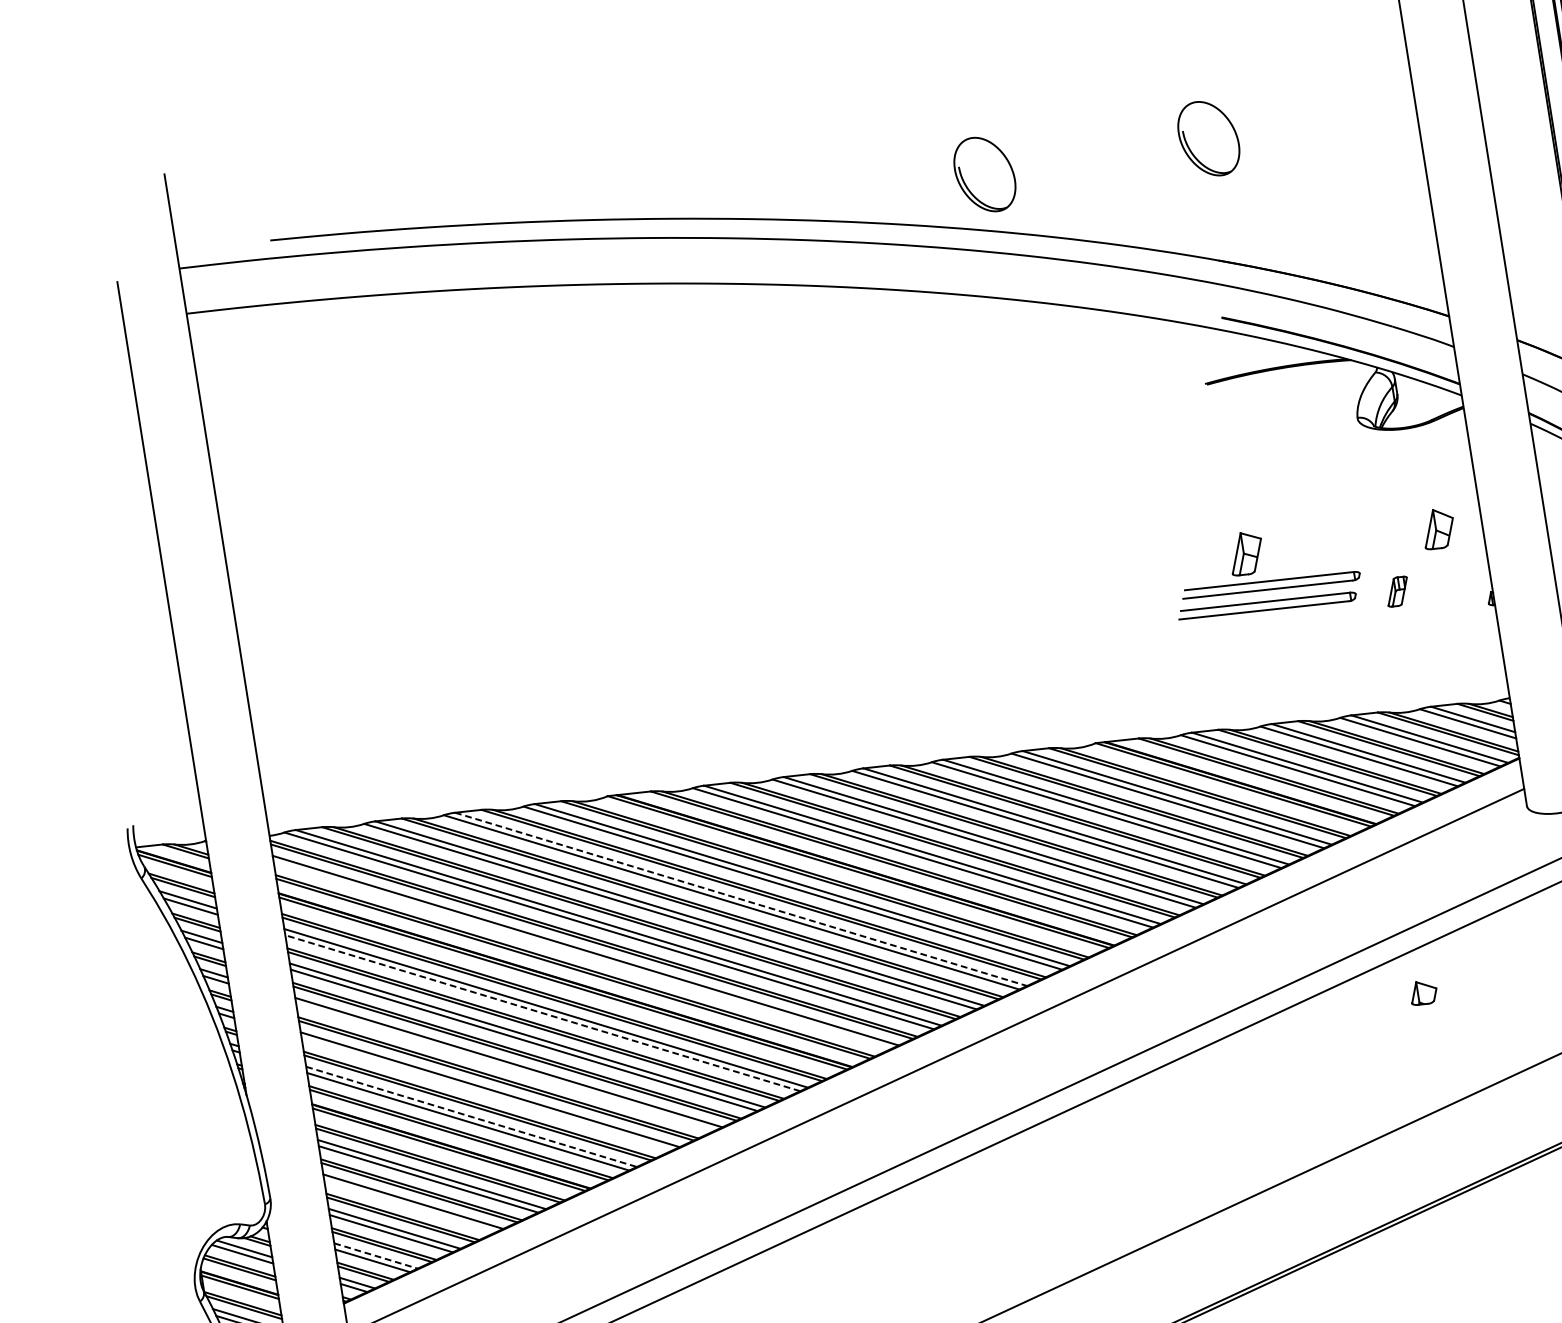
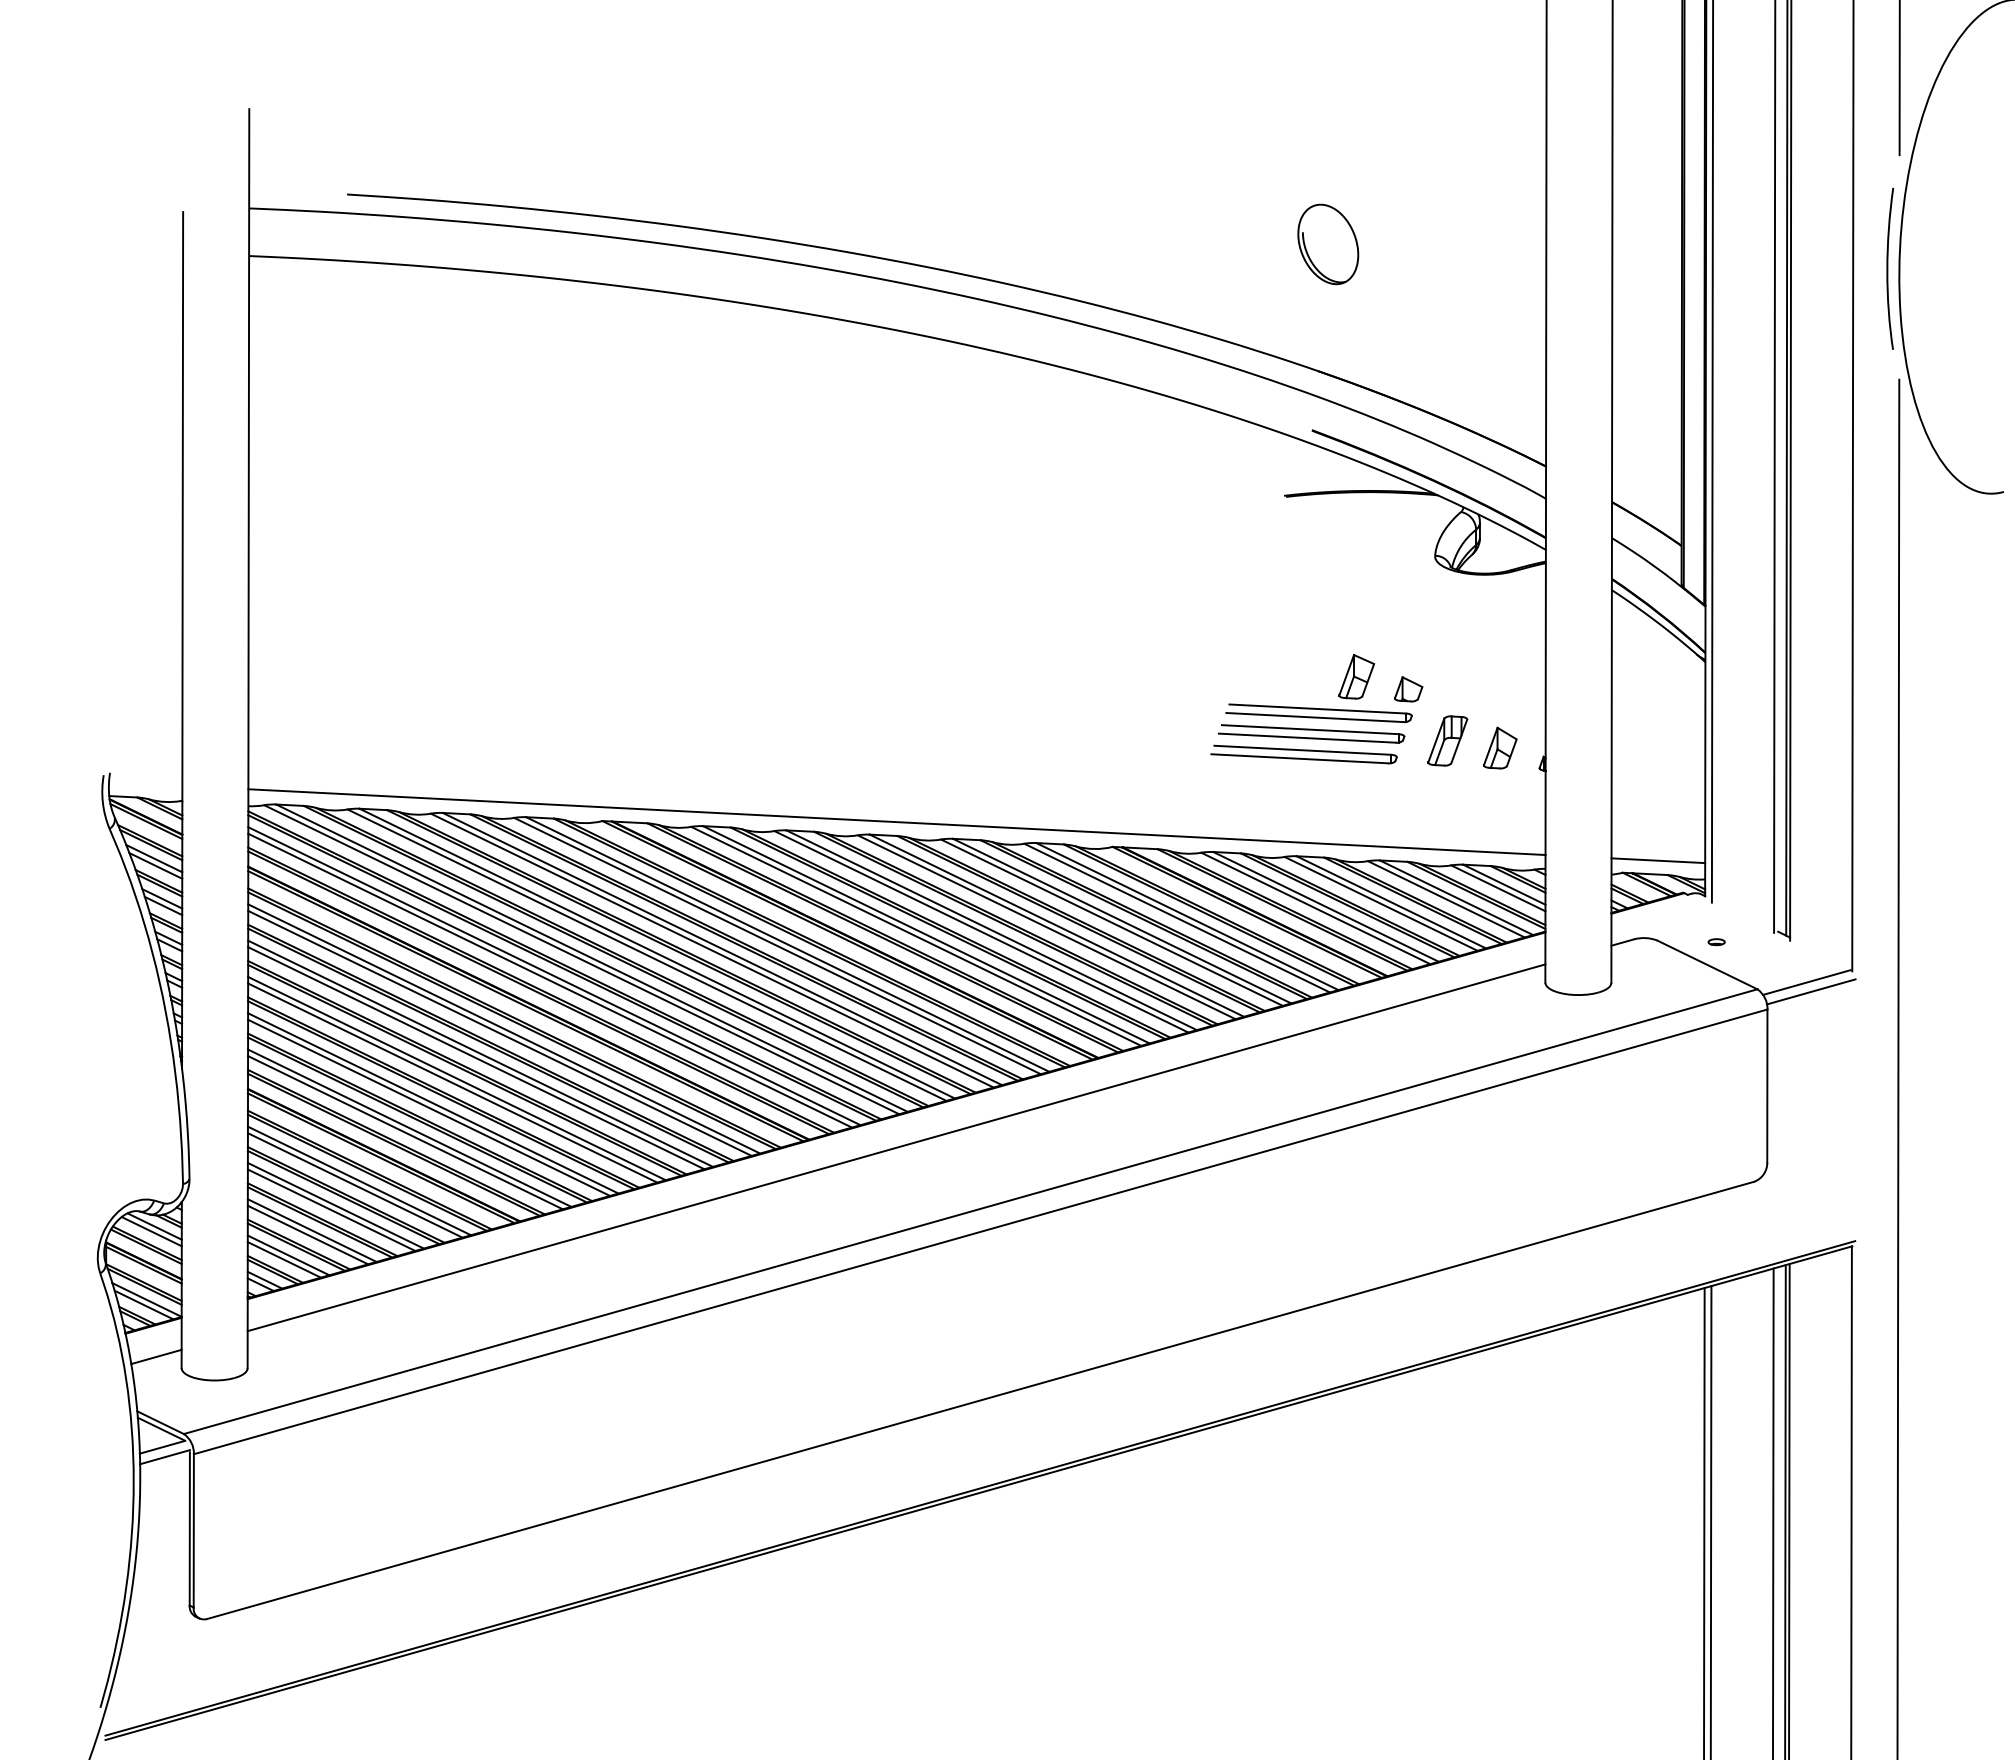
part: (985, 174) -> (1092, 244), removed
part: (1438, 528) -> (1500, 747), moved
part: (1246, 553) -> (1356, 676), moved
part: (1397, 591) -> (1447, 740), size x1.67
part: (1262, 626) -> (1303, 754), added
line: (886, 752) -> (896, 822), added
line: (741, 899) -> (722, 949), dashed -> solid
line: (582, 955) -> (550, 980), added
part: (1423, 992) -> (1408, 689), moved
line: (542, 1013) -> (499, 1033), dashed -> solid
line: (505, 1067) -> (452, 1082), added
line: (487, 1094) -> (429, 1107), added
line: (471, 1117) -> (409, 1128), dashed -> solid
line: (409, 1205) -> (331, 1209), added
line: (376, 1255) -> (289, 1255), dashed -> solid

